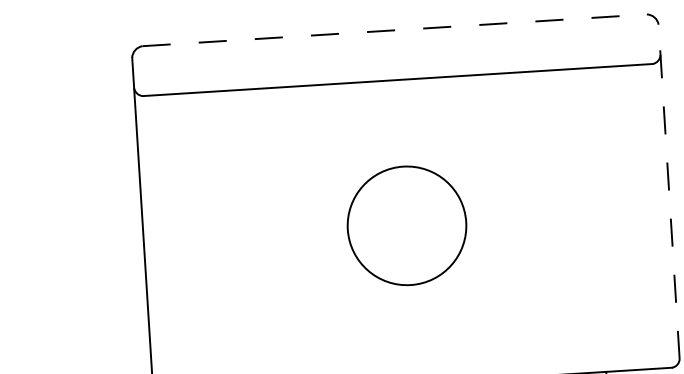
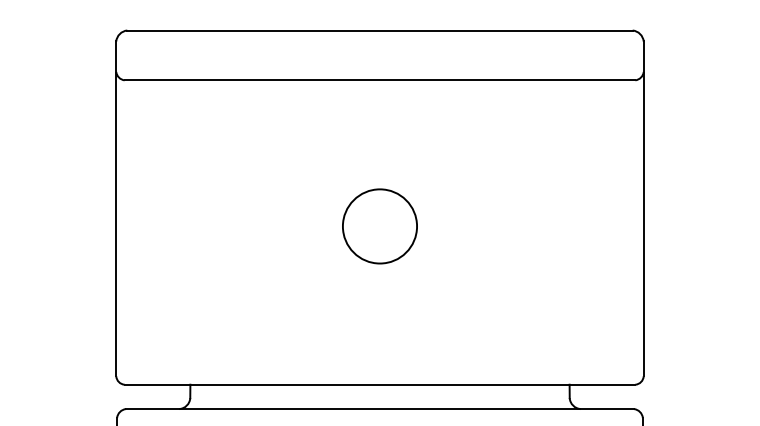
line: (395, 30) -> (380, 30), dashed -> solid
line: (668, 191) -> (643, 208), dashed -> solid
circle: (406, 225) -> (379, 226), size x0.62

